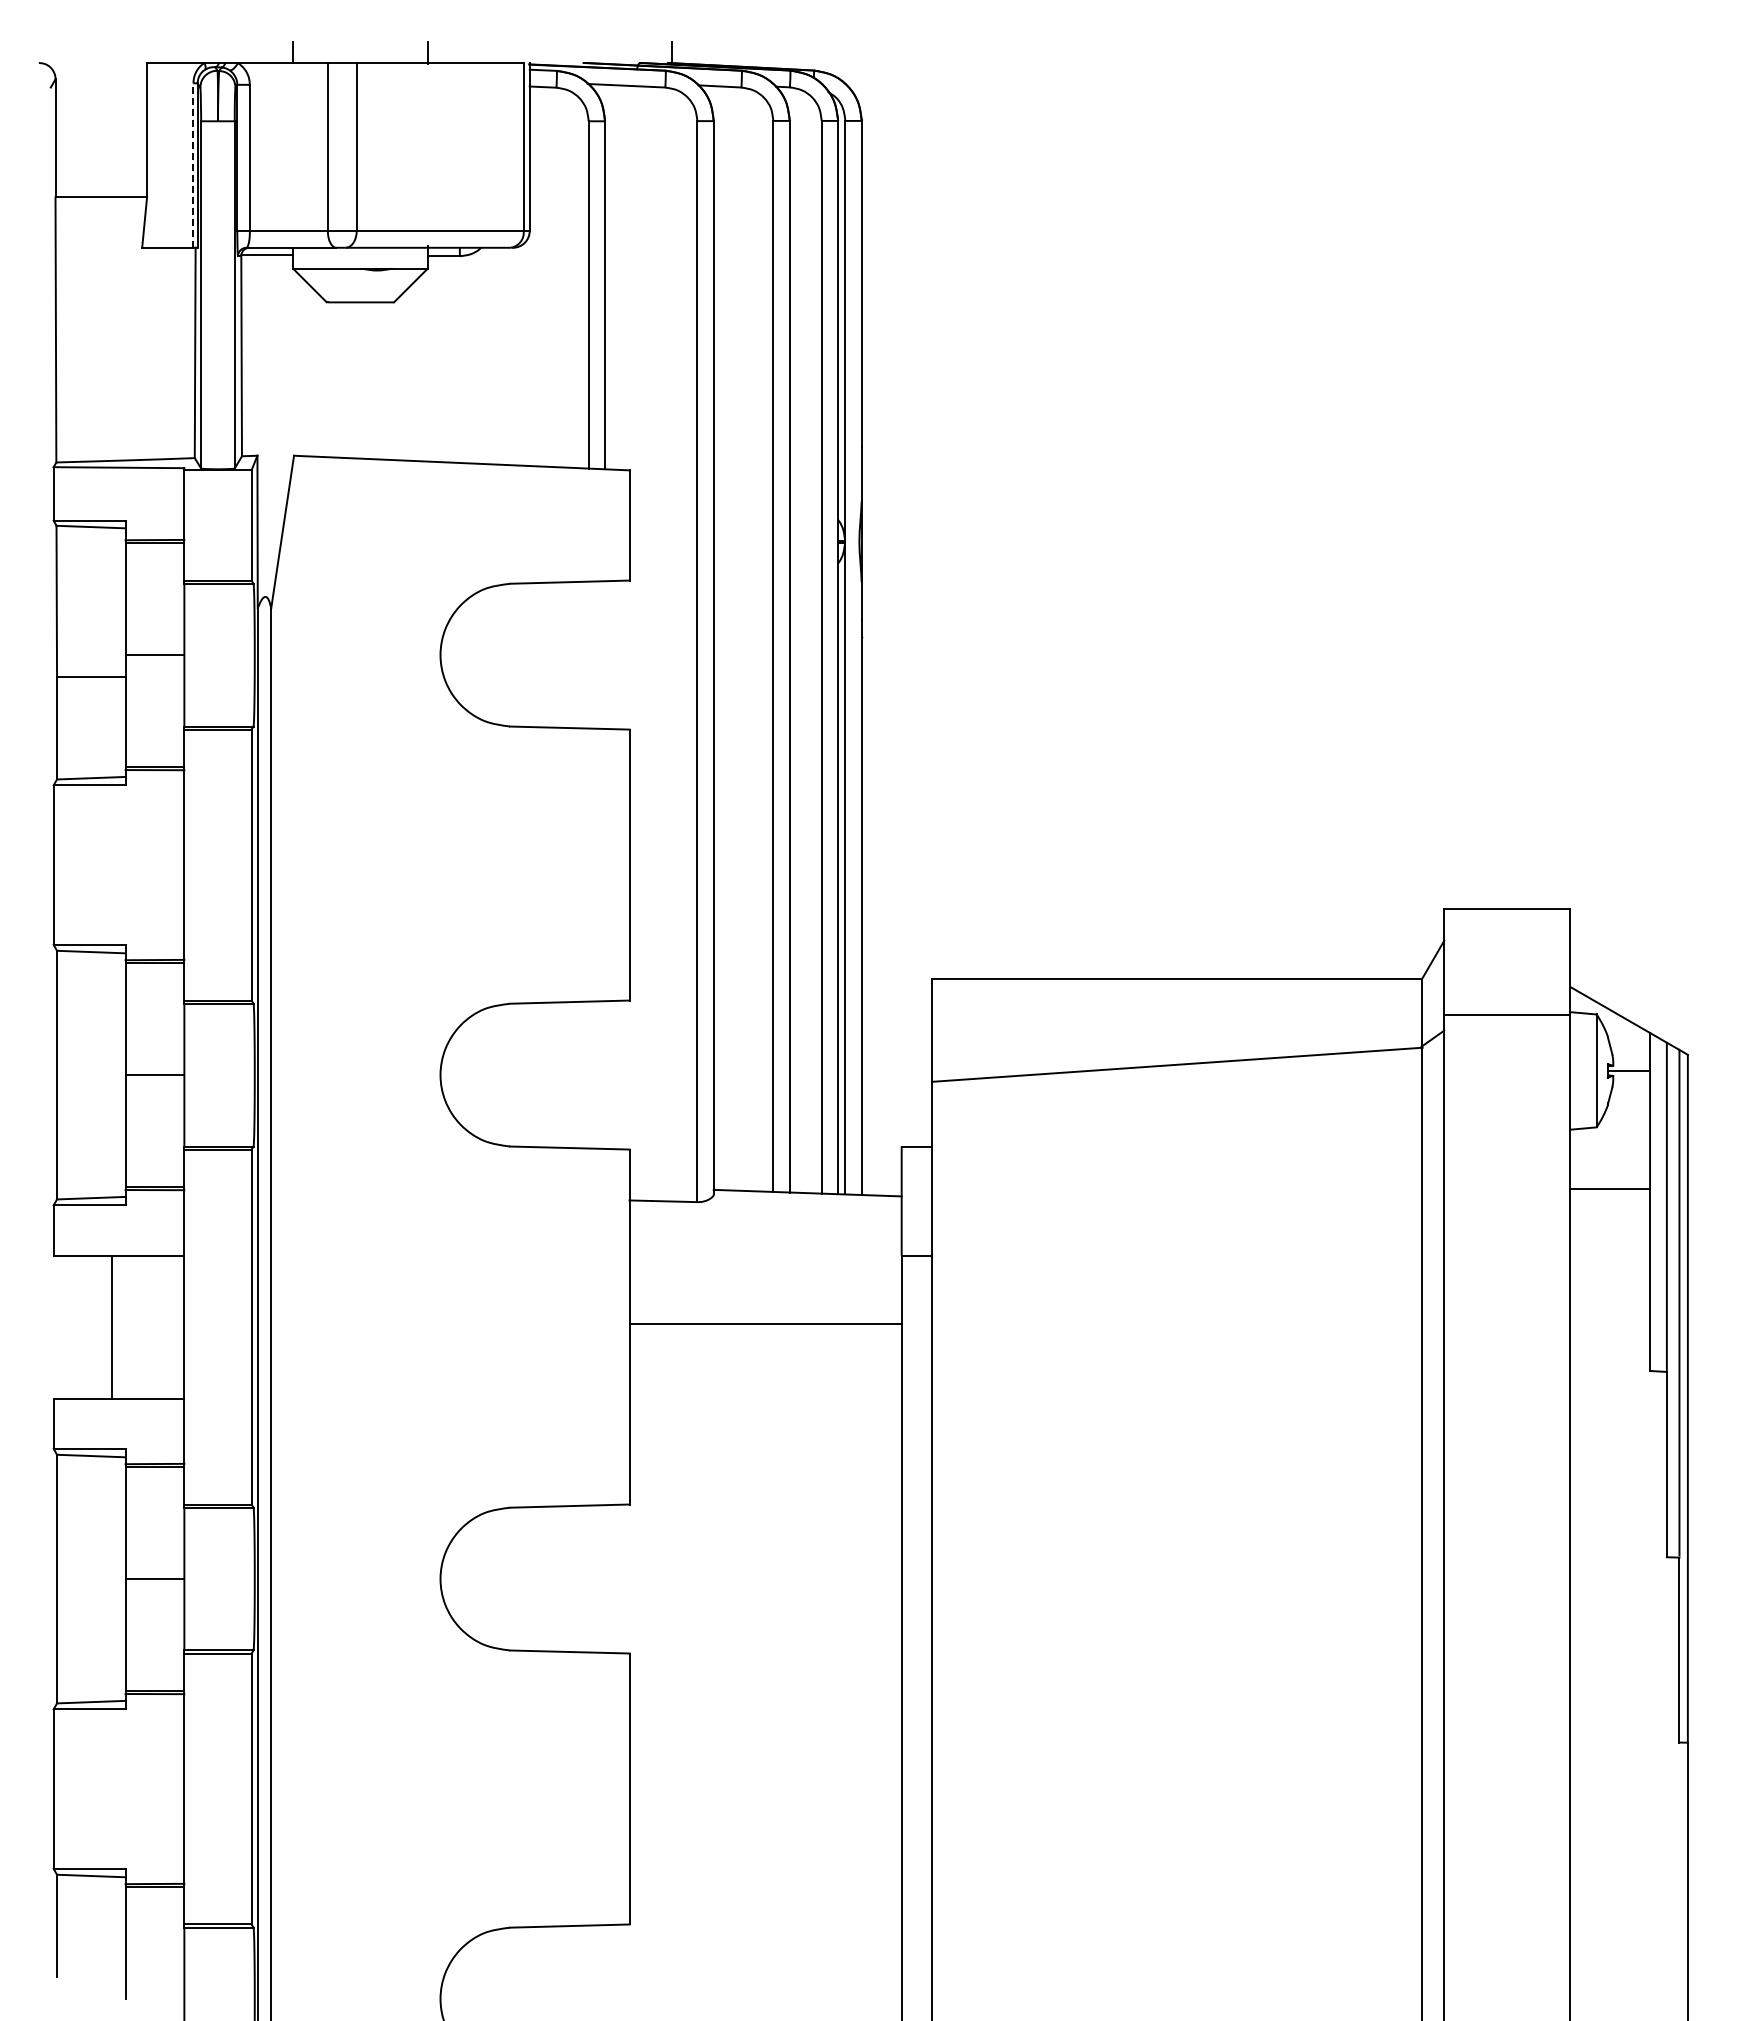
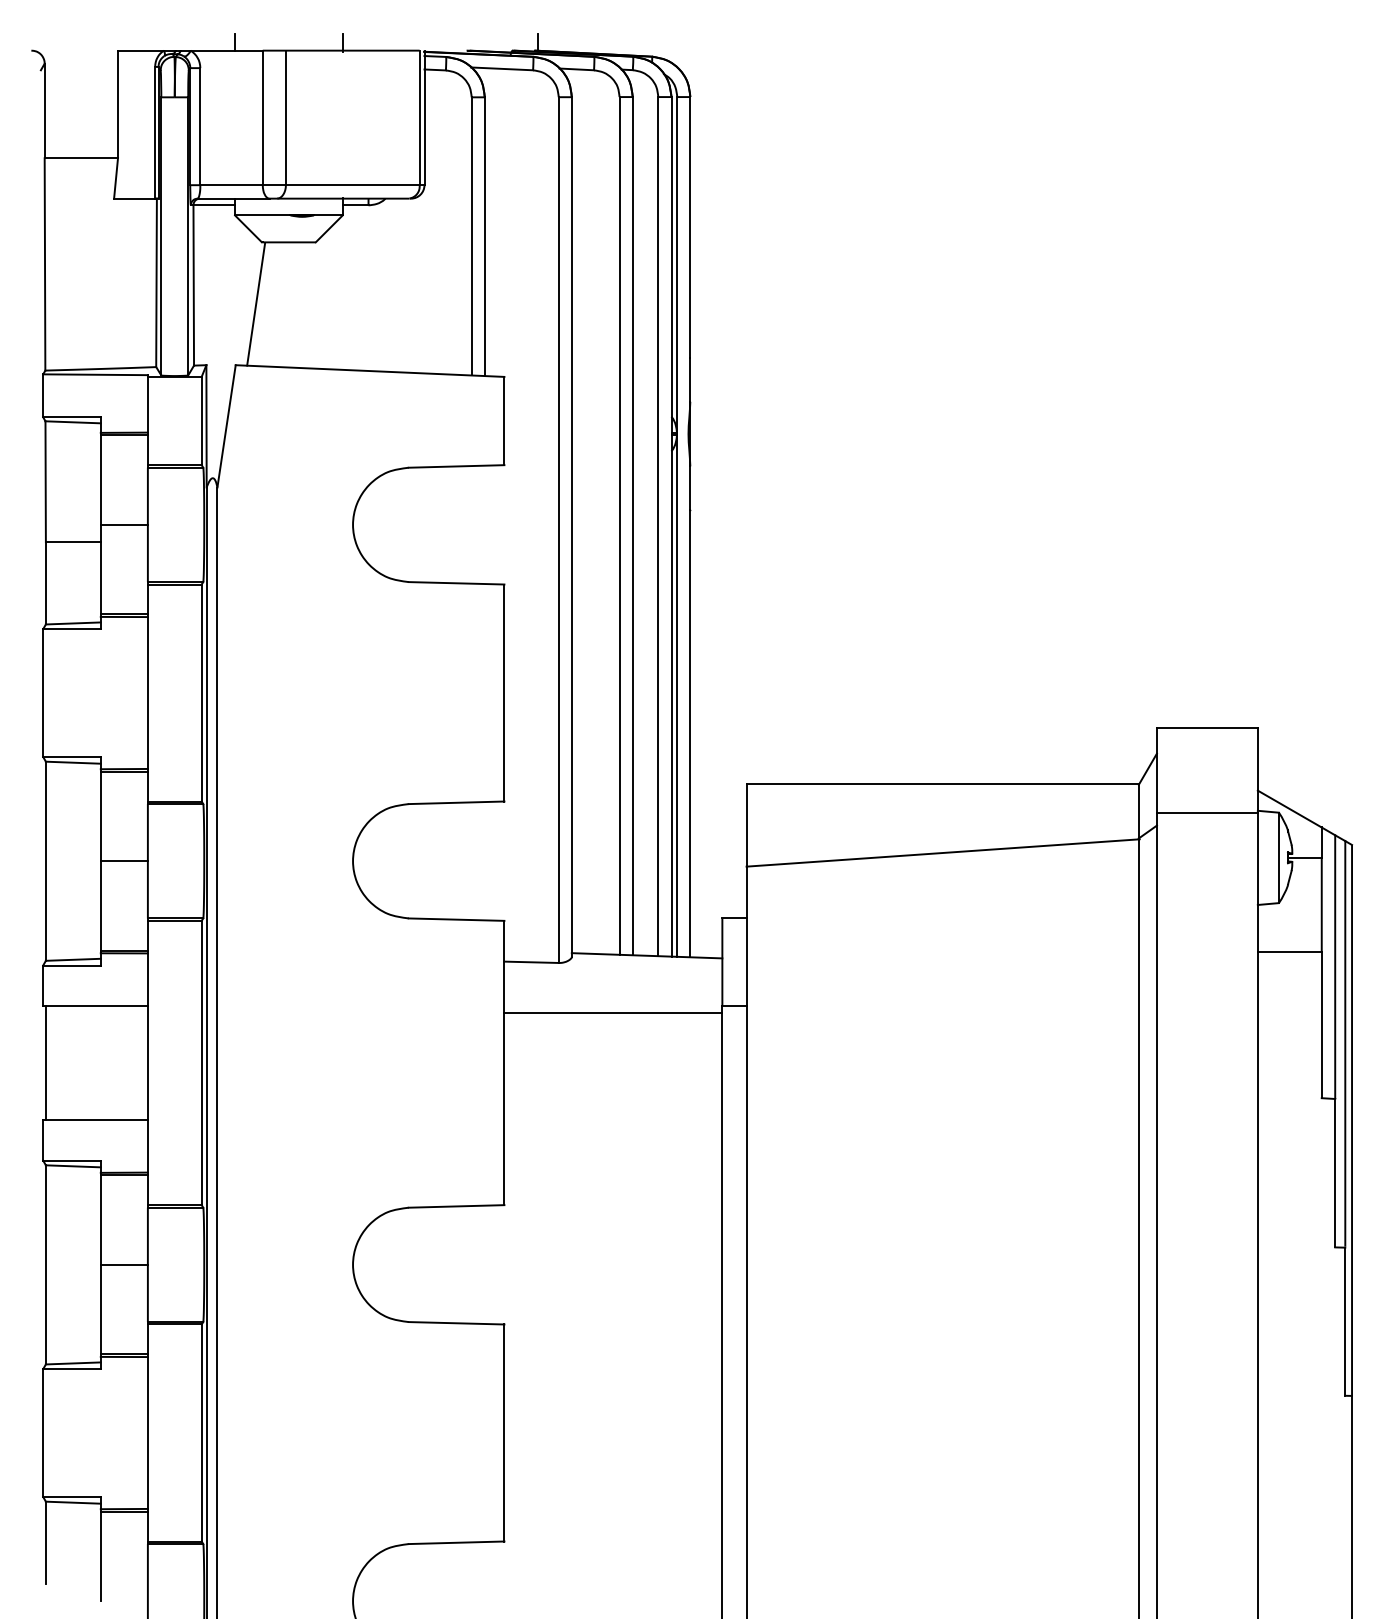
line: (193, 165) -> (155, 132), dashed -> solid
line: (319, 379) -> (256, 304), added
line: (765, 1324) -> (613, 1012), moved
line: (112, 1326) -> (46, 1062), moved

